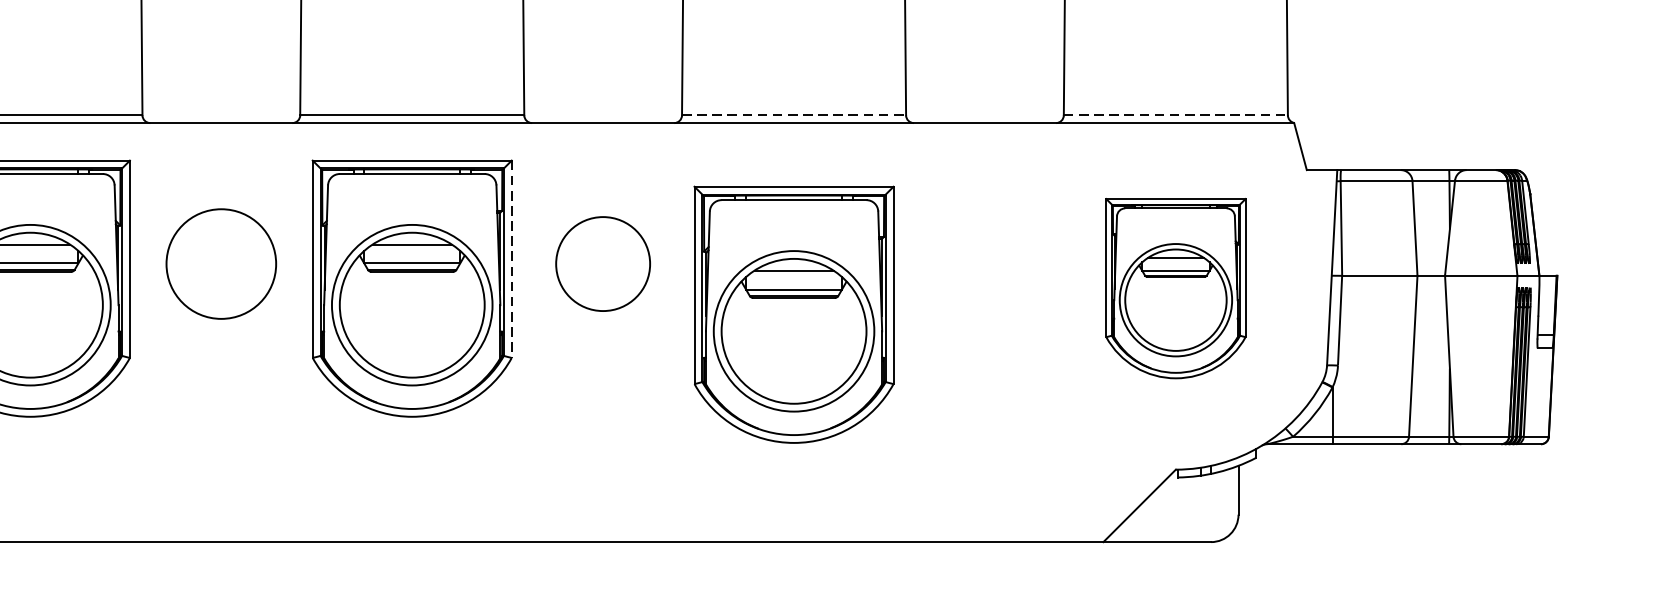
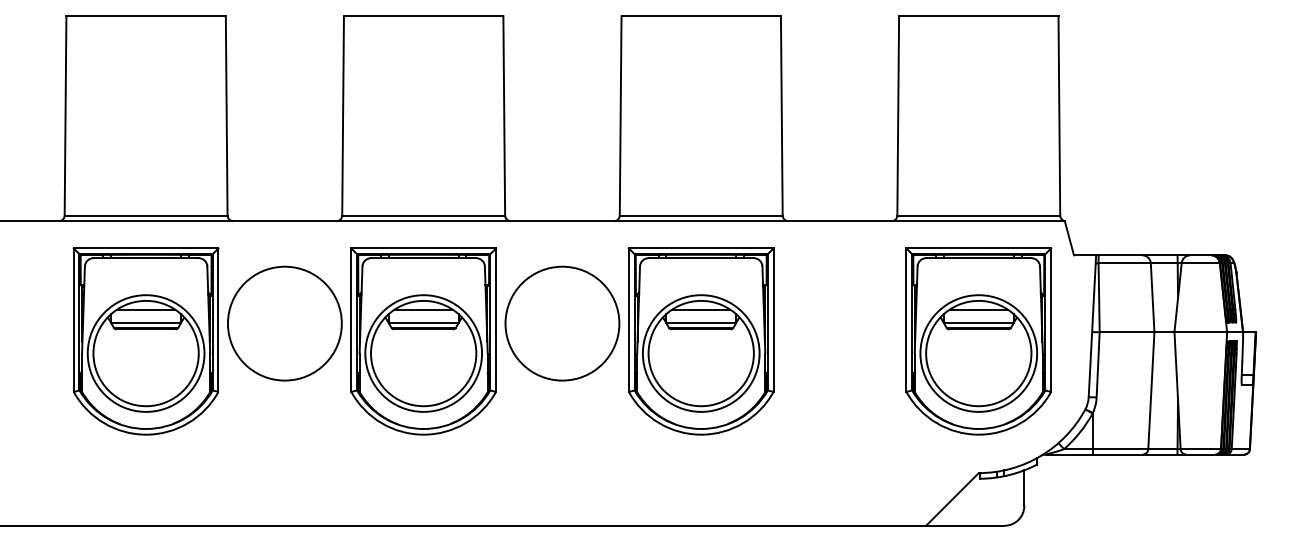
line: (794, 115) -> (701, 215), dashed -> solid
line: (1176, 115) -> (979, 215), dashed -> solid
line: (511, 259) -> (495, 320), dashed -> solid
circle: (220, 263) -> (284, 323), size x1.43
circle: (603, 263) -> (562, 323), size x1.67
part: (1175, 288) -> (978, 341), size x1.43
part: (793, 314) -> (700, 341), moved

